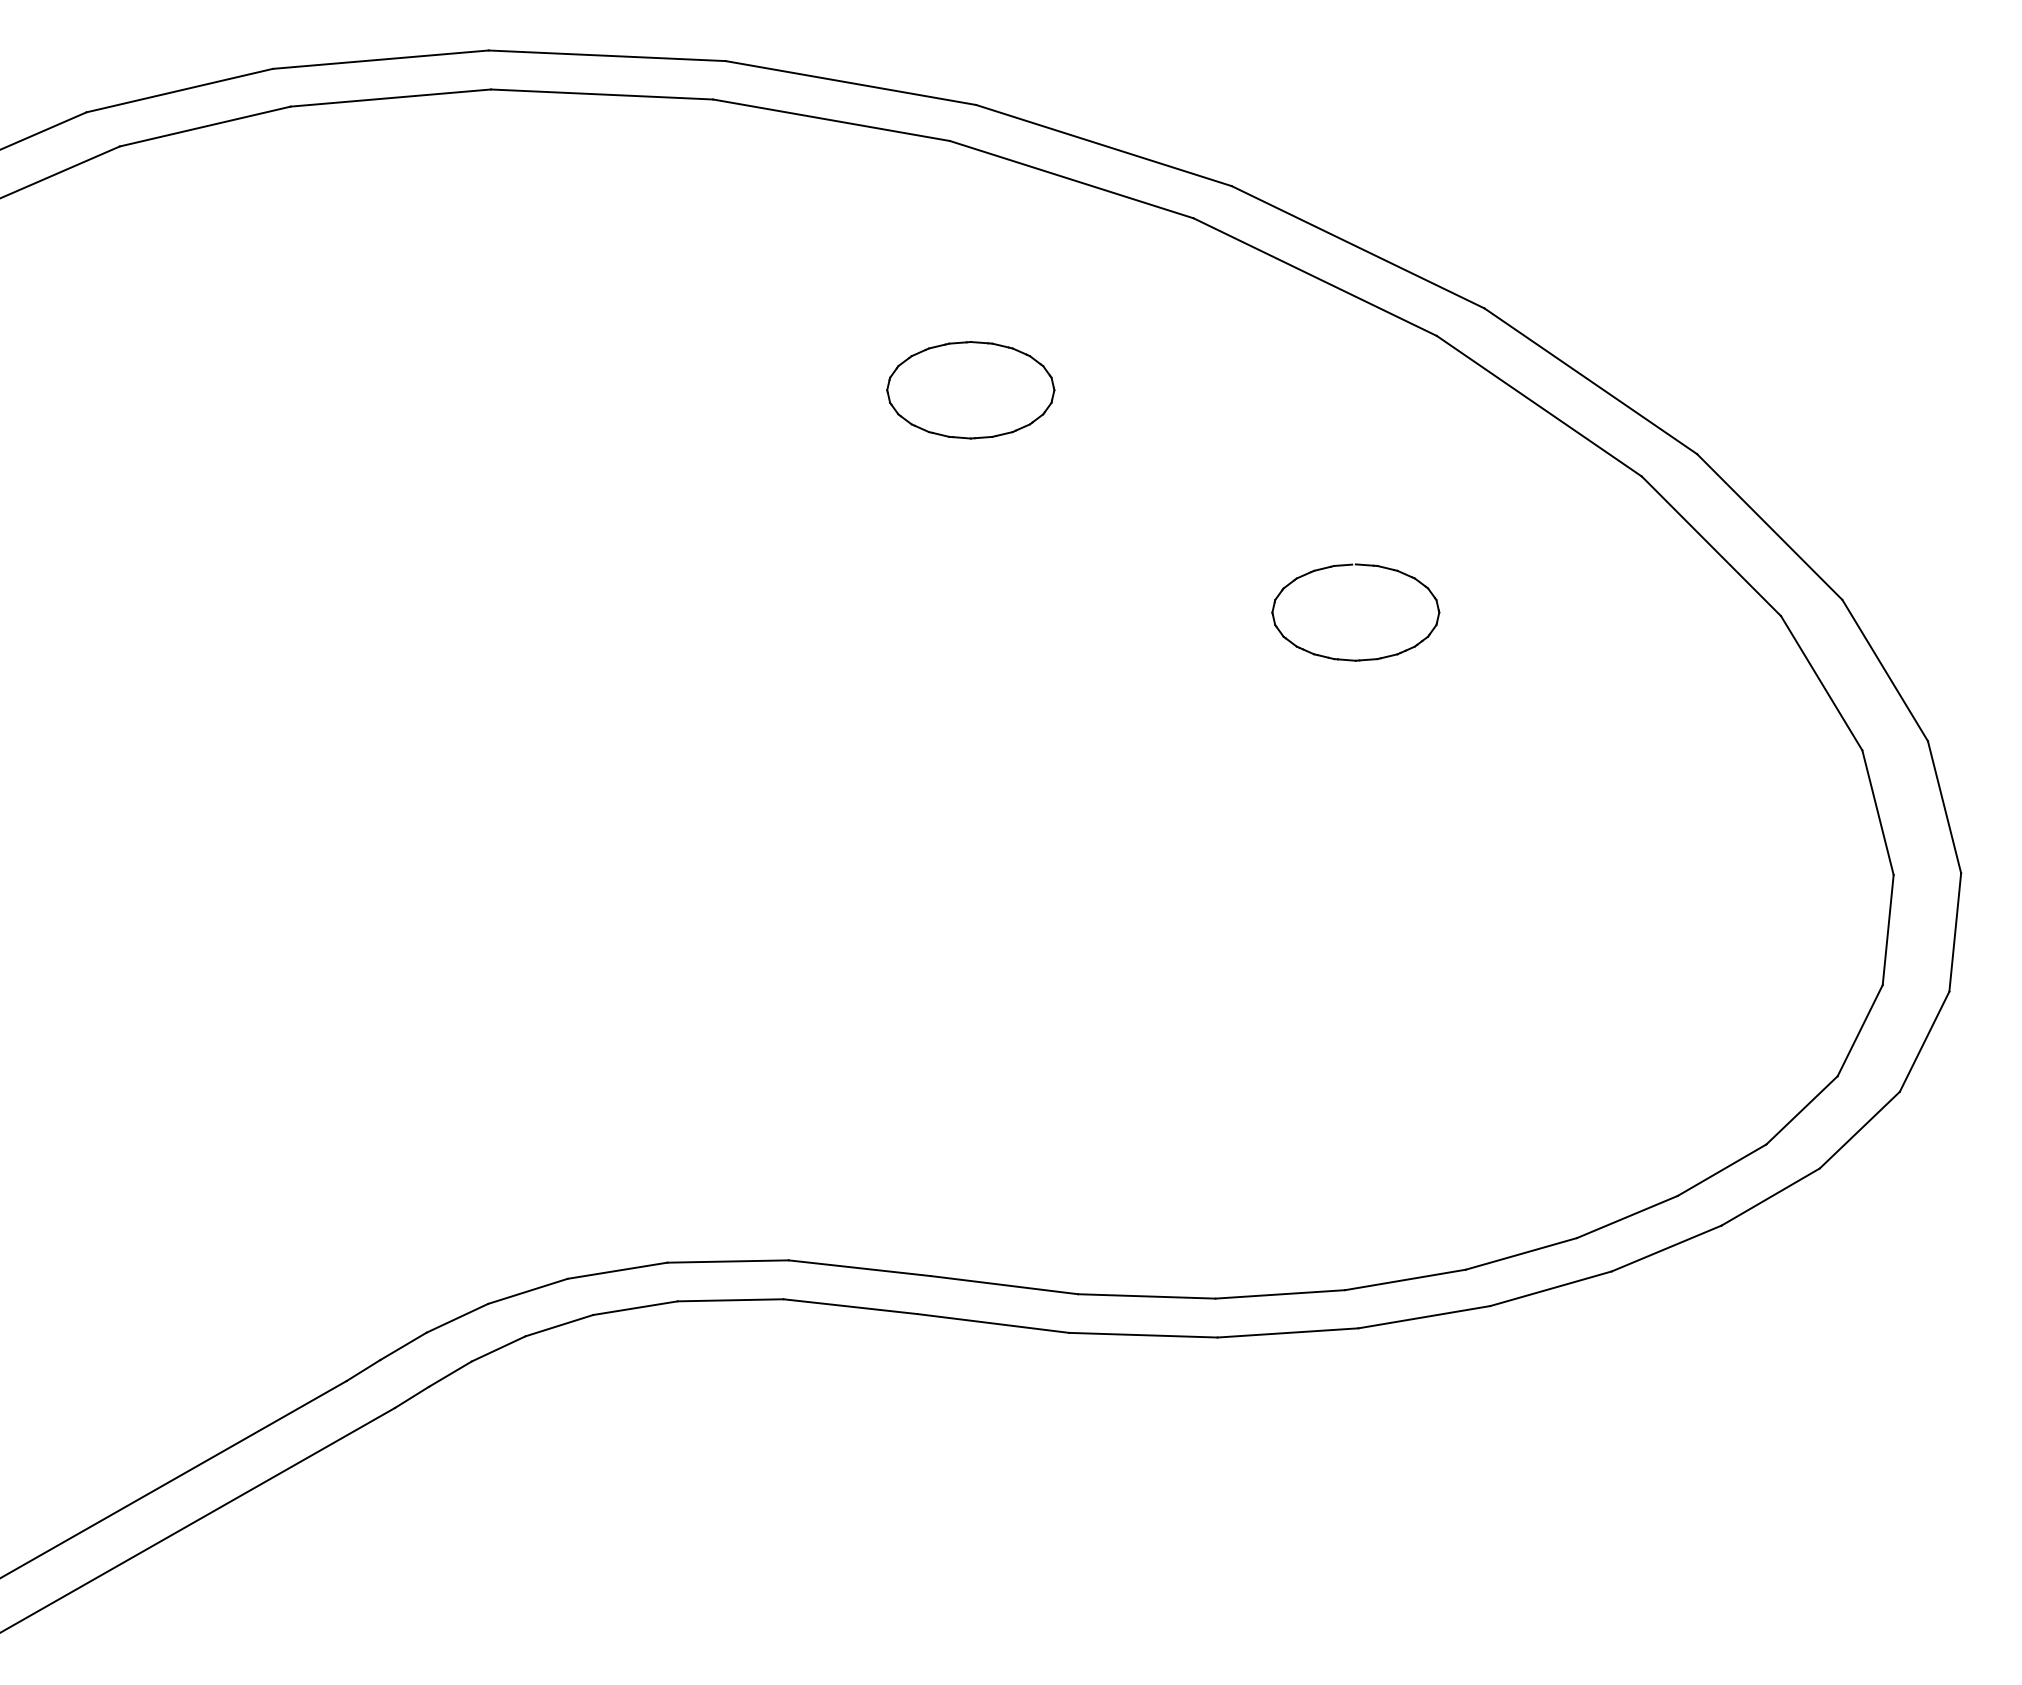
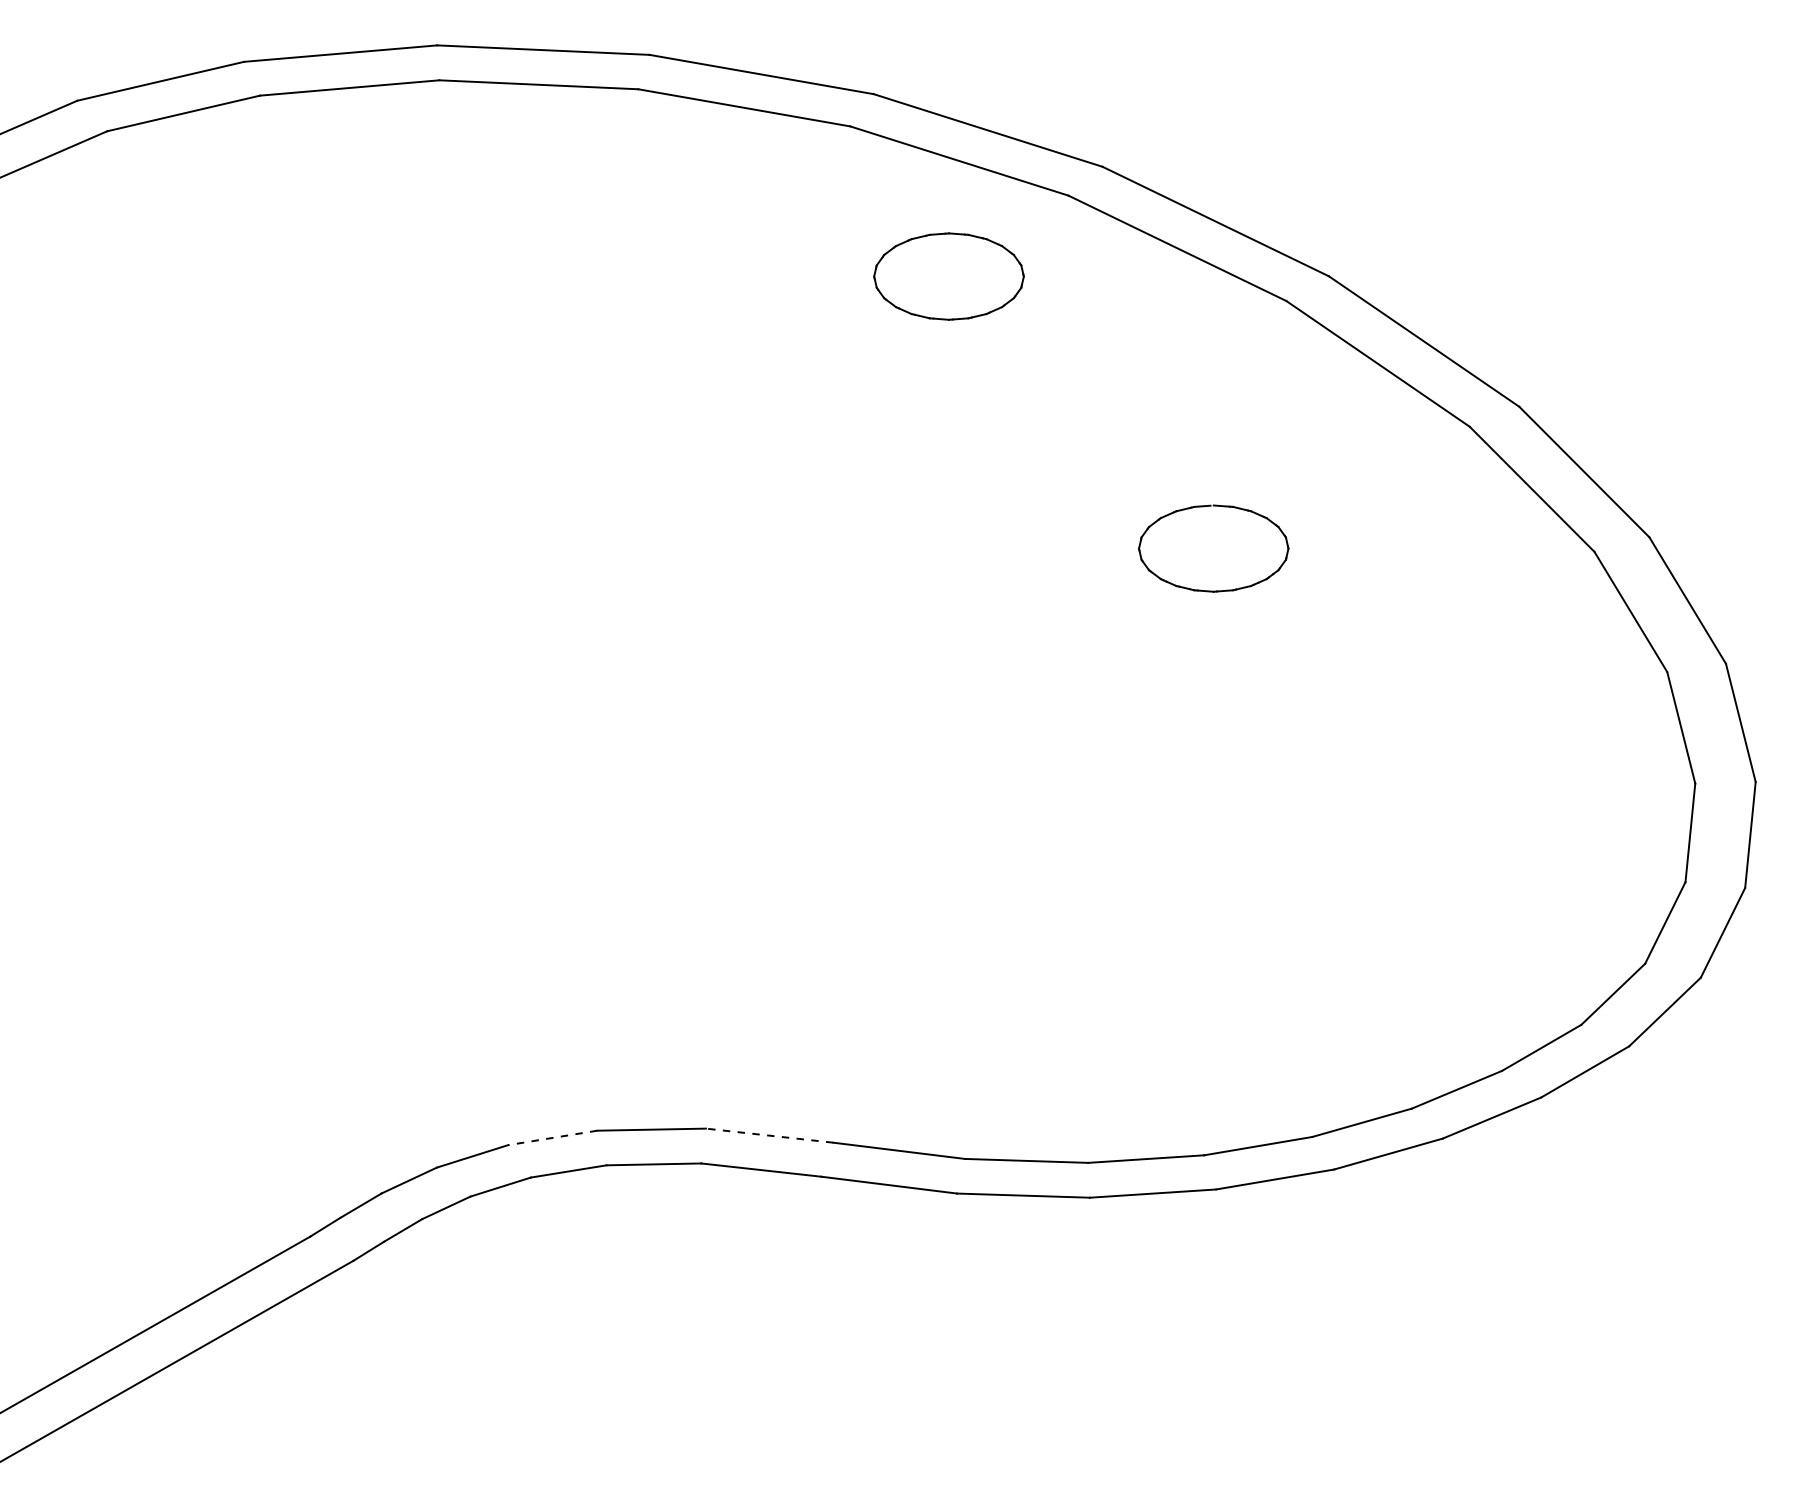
part: (970, 390) -> (948, 276), moved
line: (859, 1268) -> (769, 1135), solid -> dashed
line: (617, 1271) -> (552, 1138), solid -> dashed

